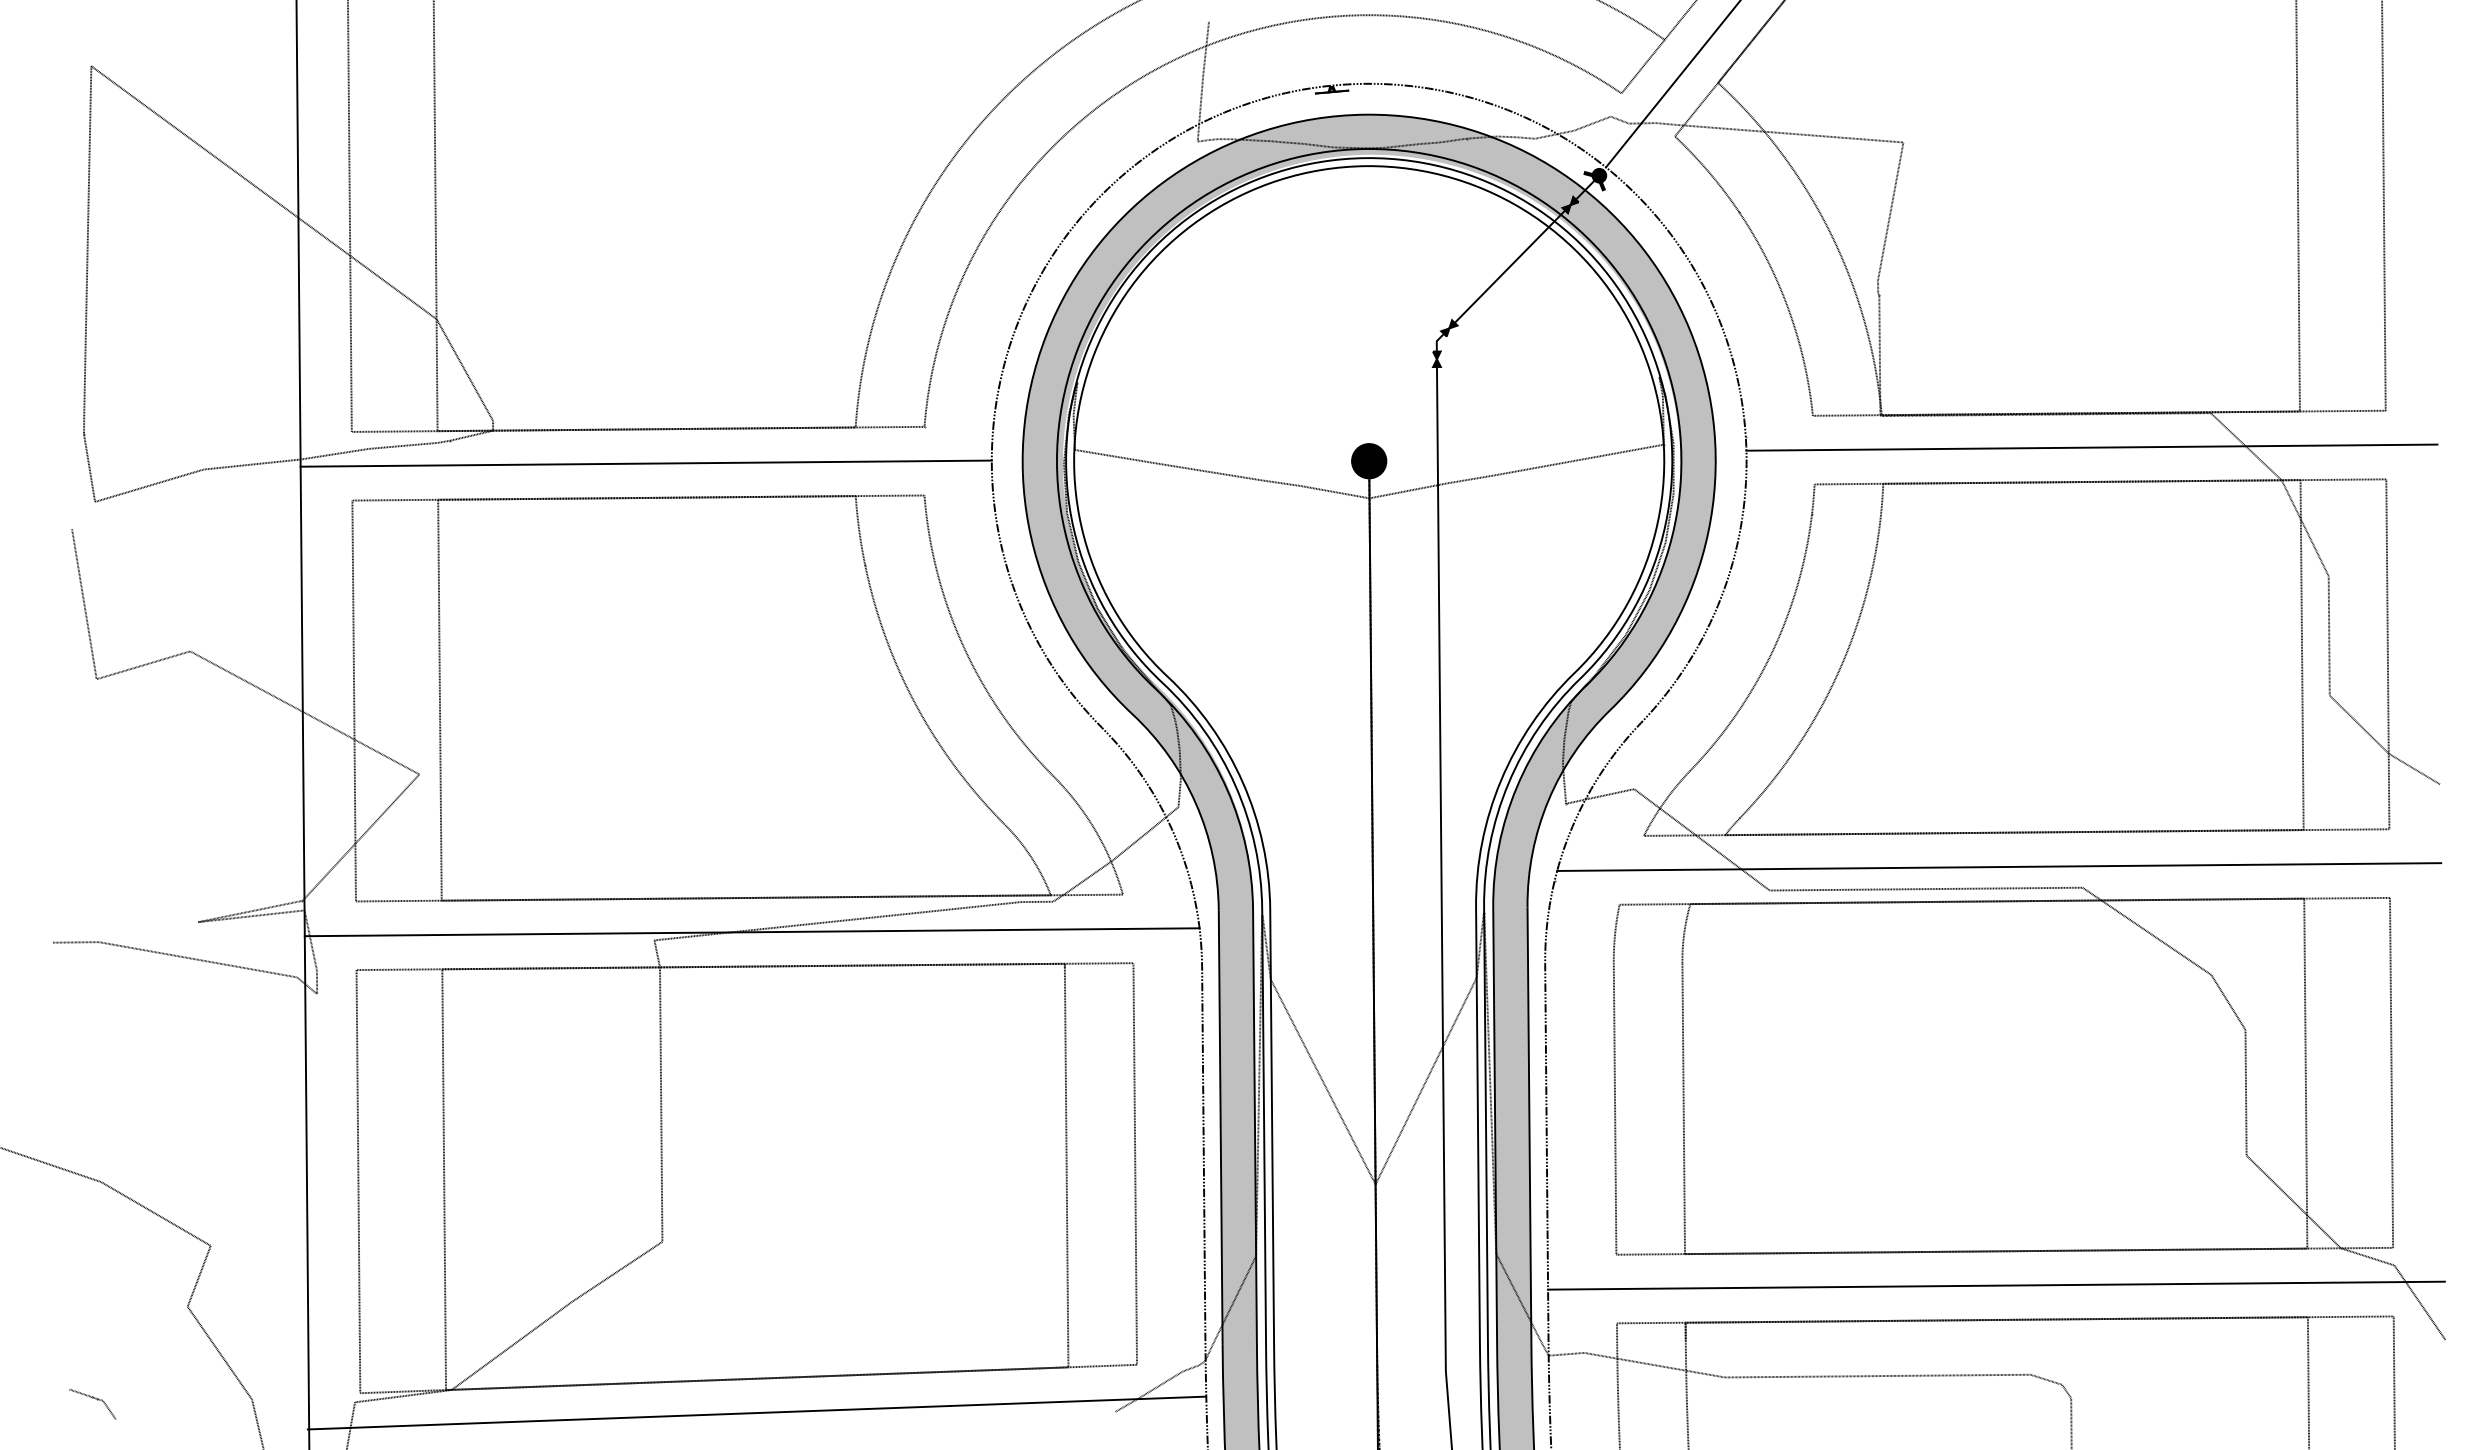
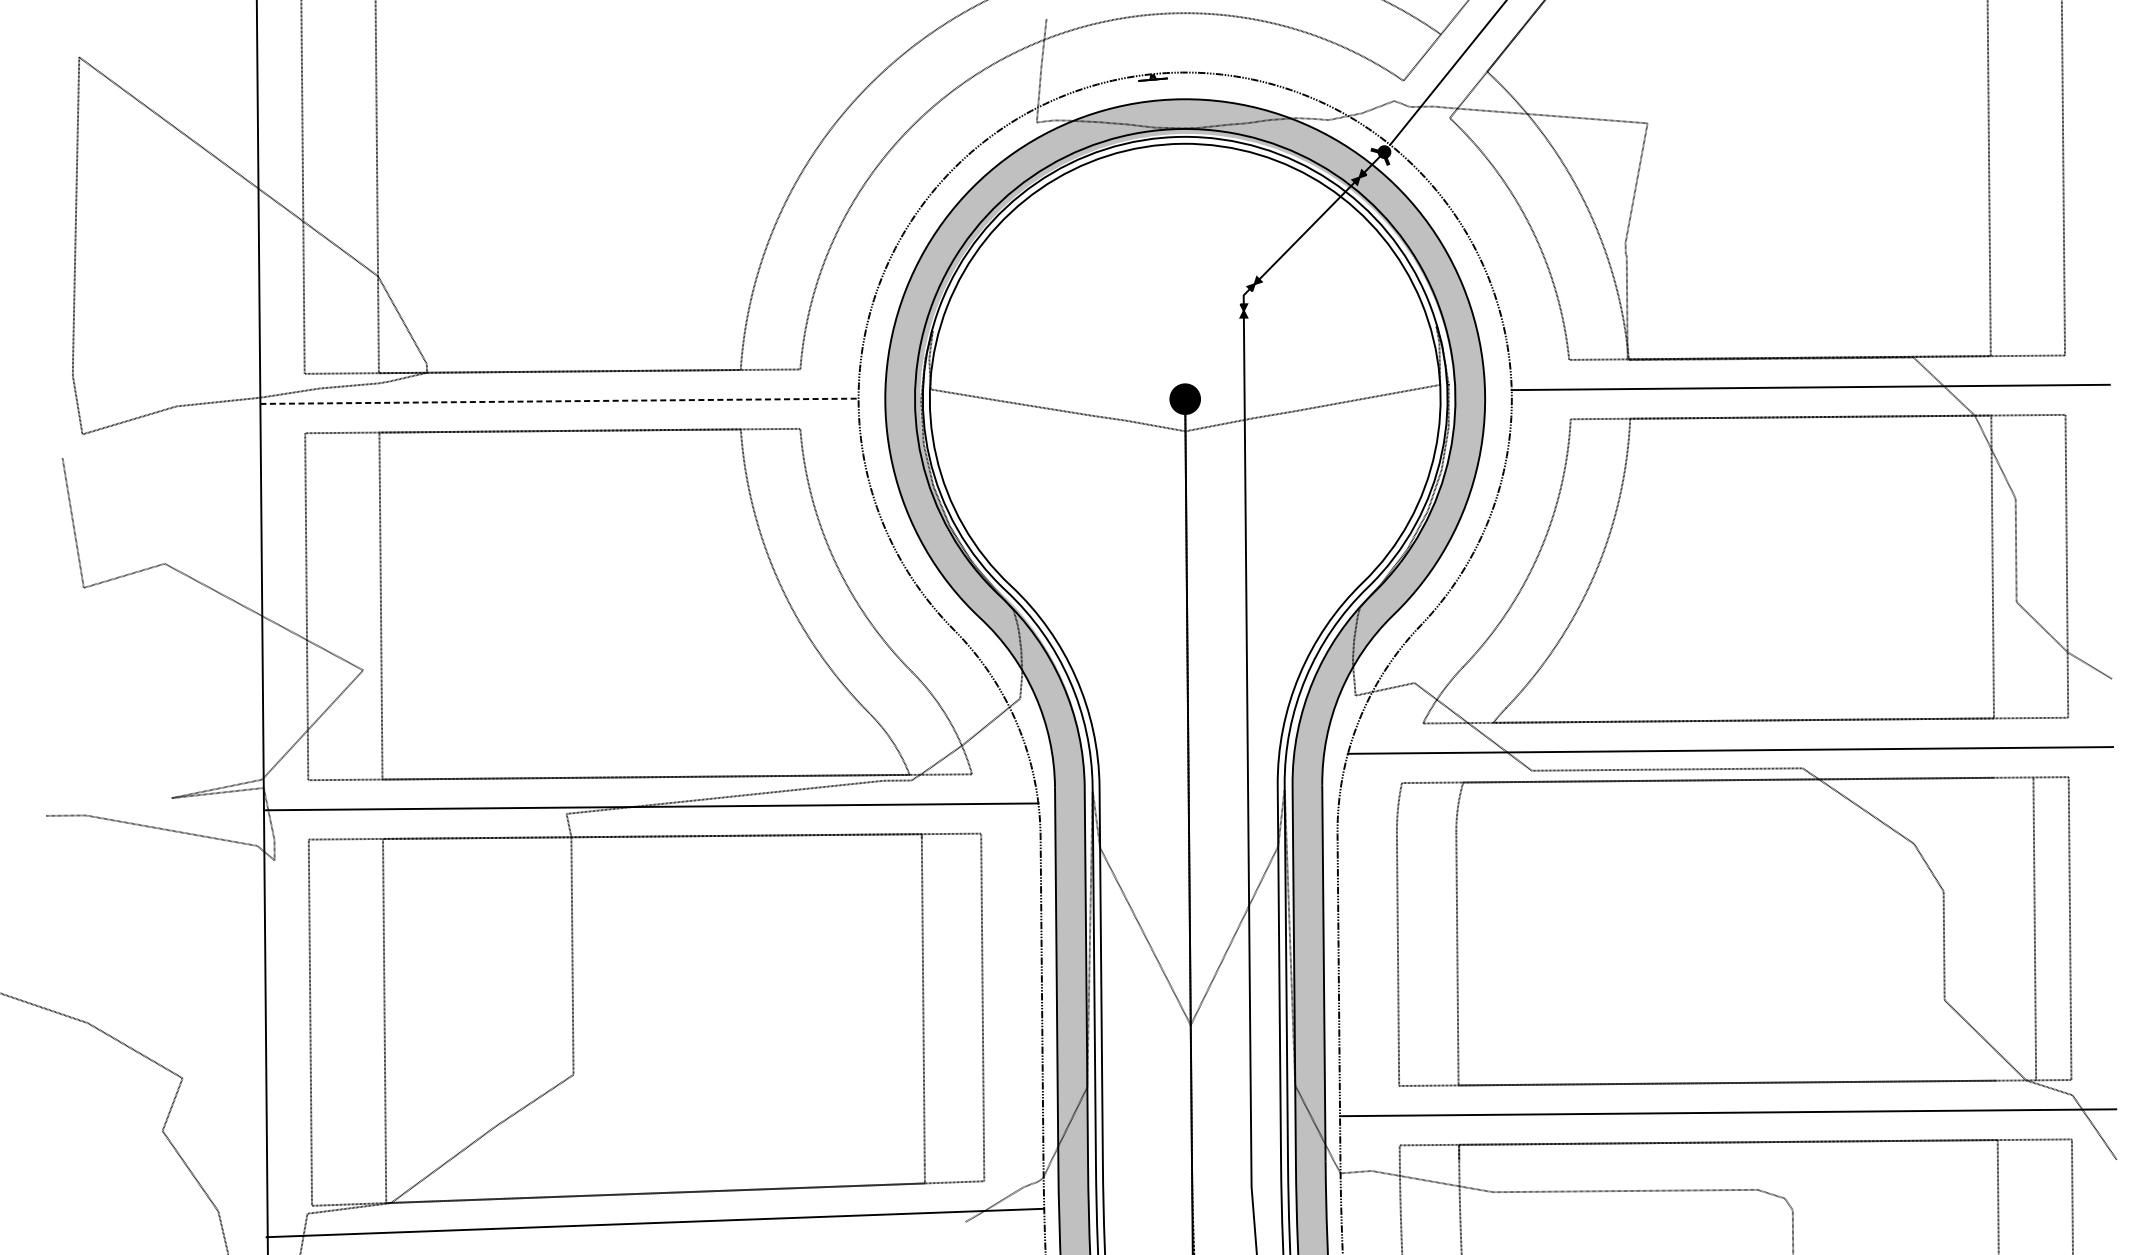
line: (646, 463) -> (559, 401), solid -> dashed
line: (2305, 1073) -> (2034, 929), moved
line: (92, 1398) -> (80, 1210), removed

